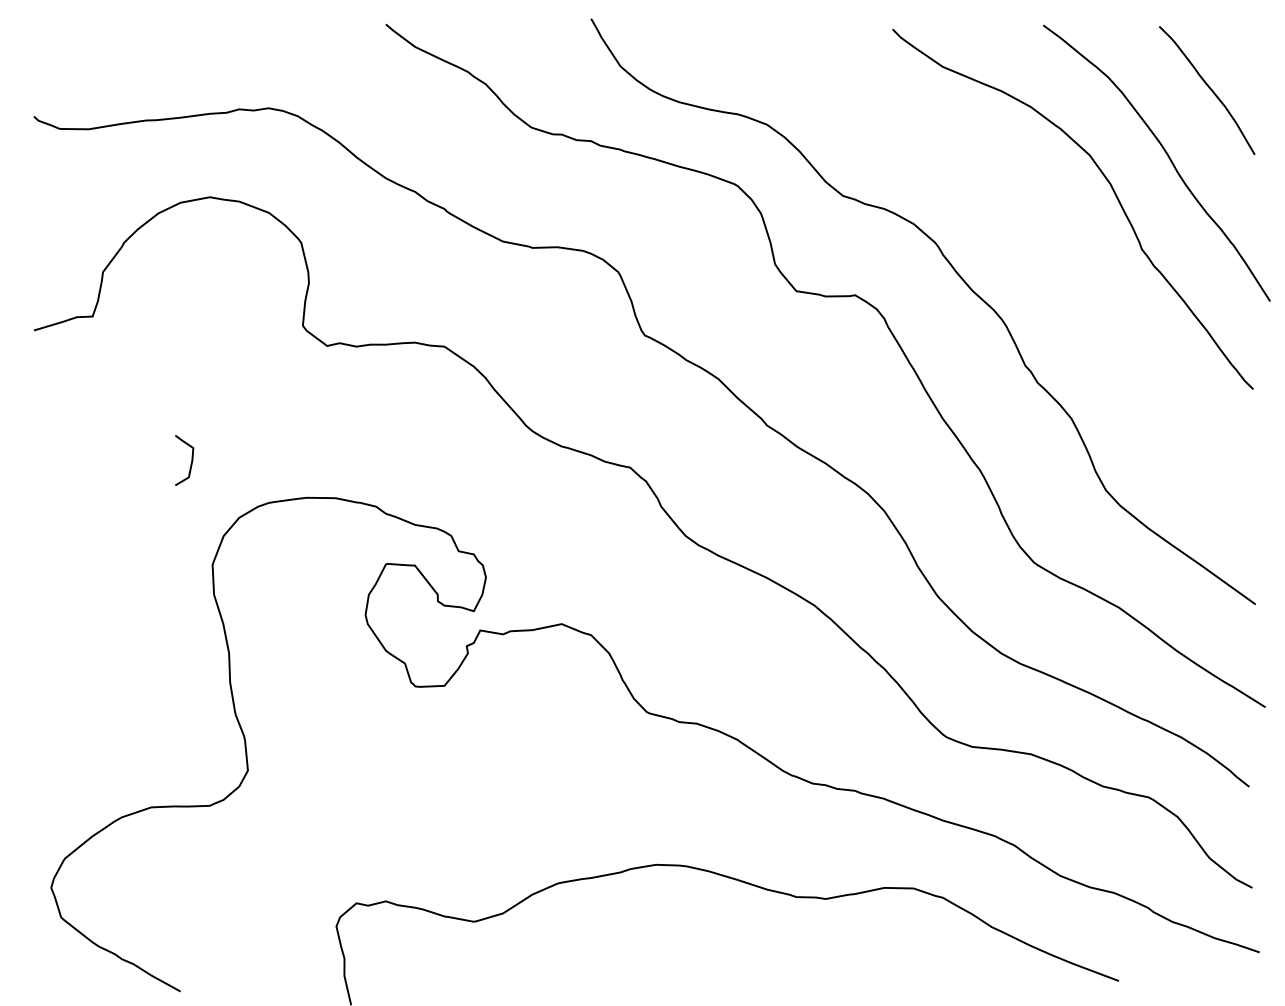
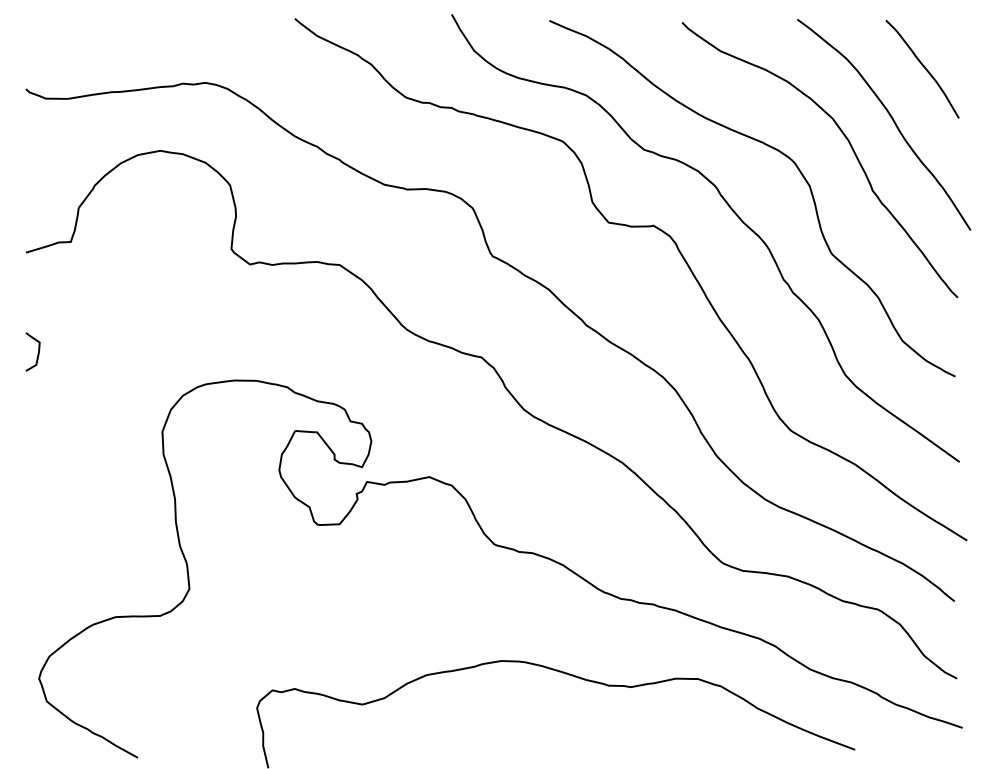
curve: (1021, 200) -> (780, 153), added
curve: (190, 462) -> (37, 353), moved

